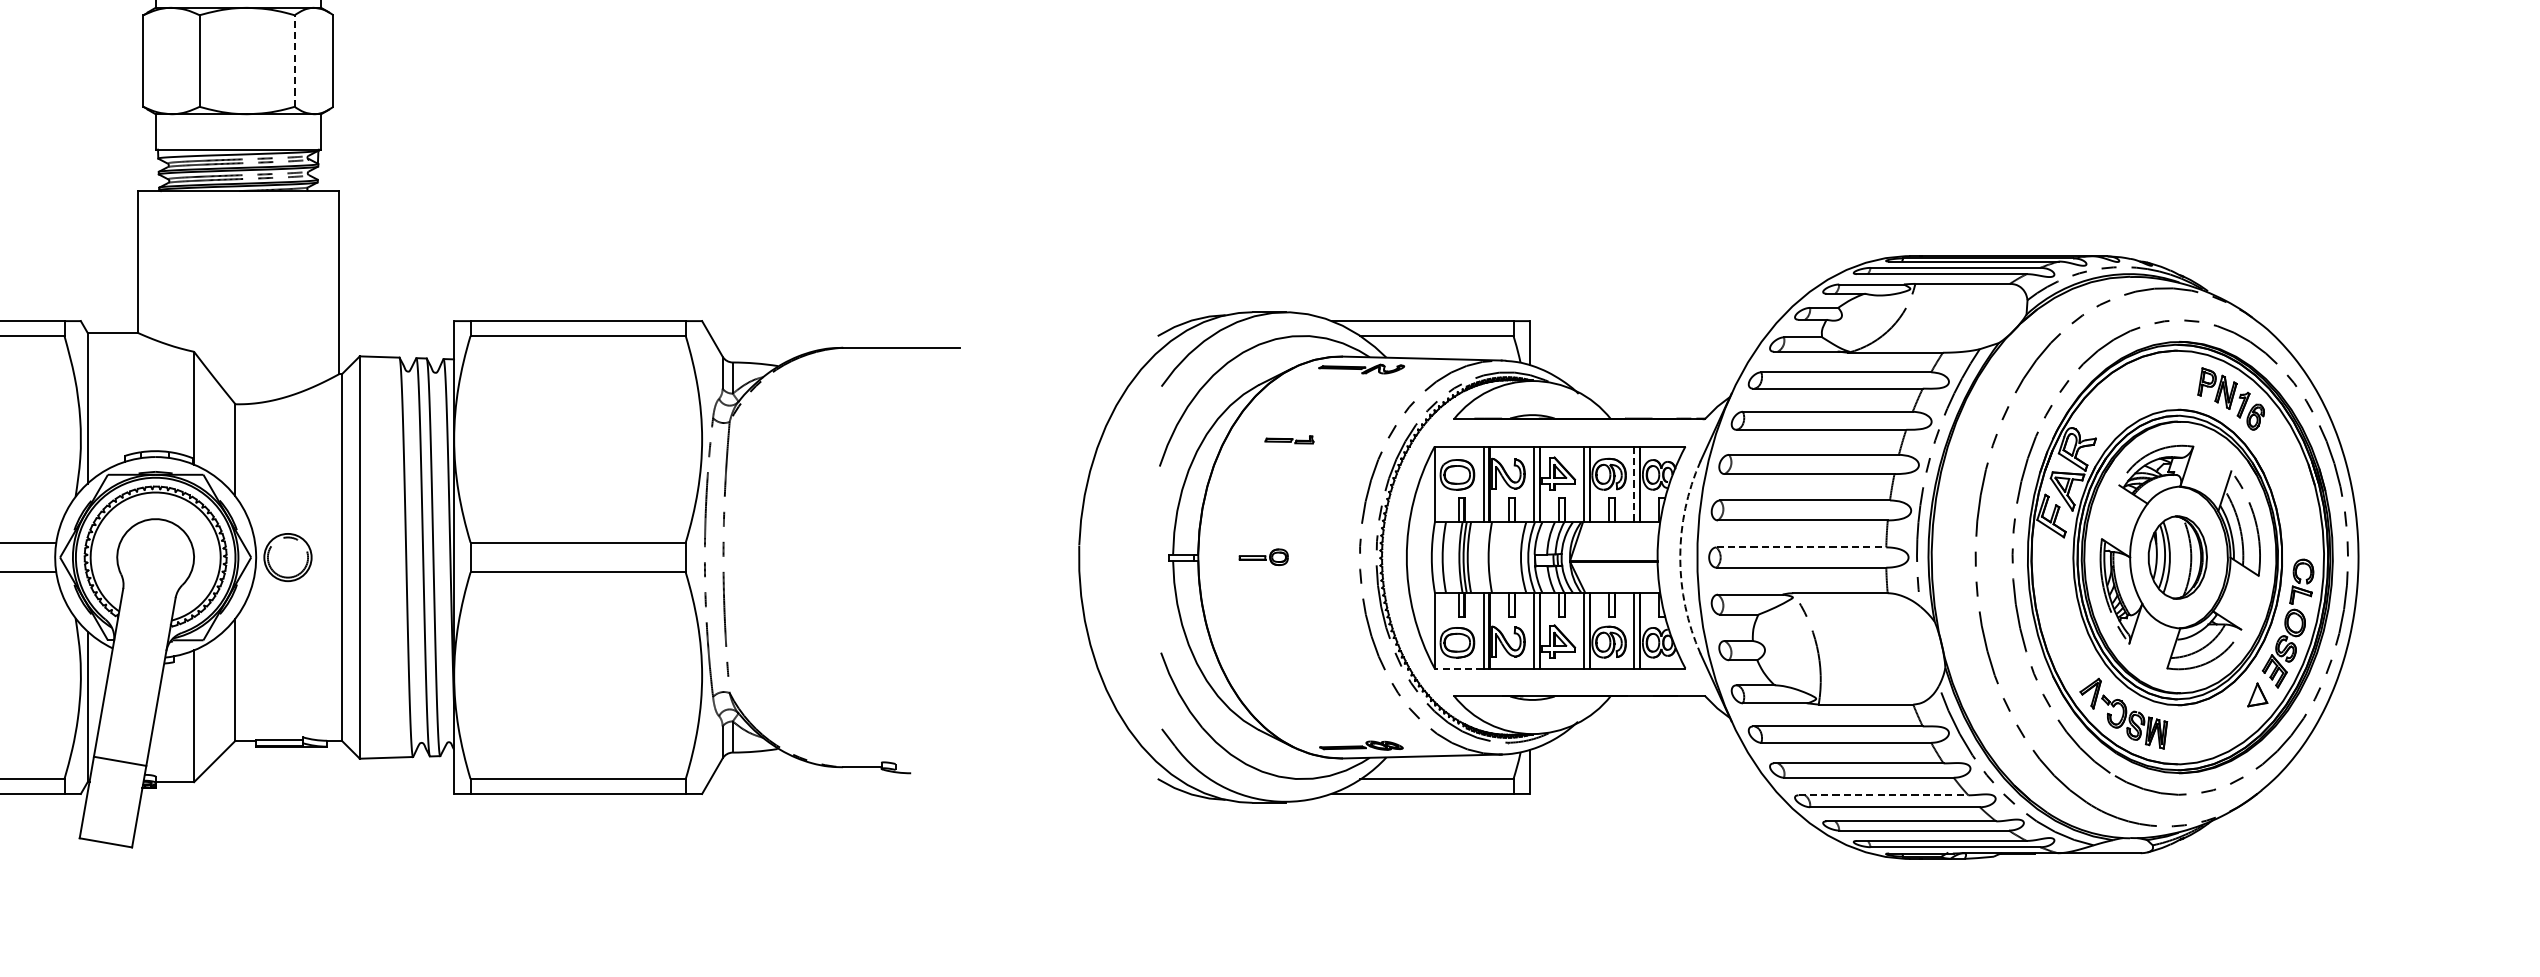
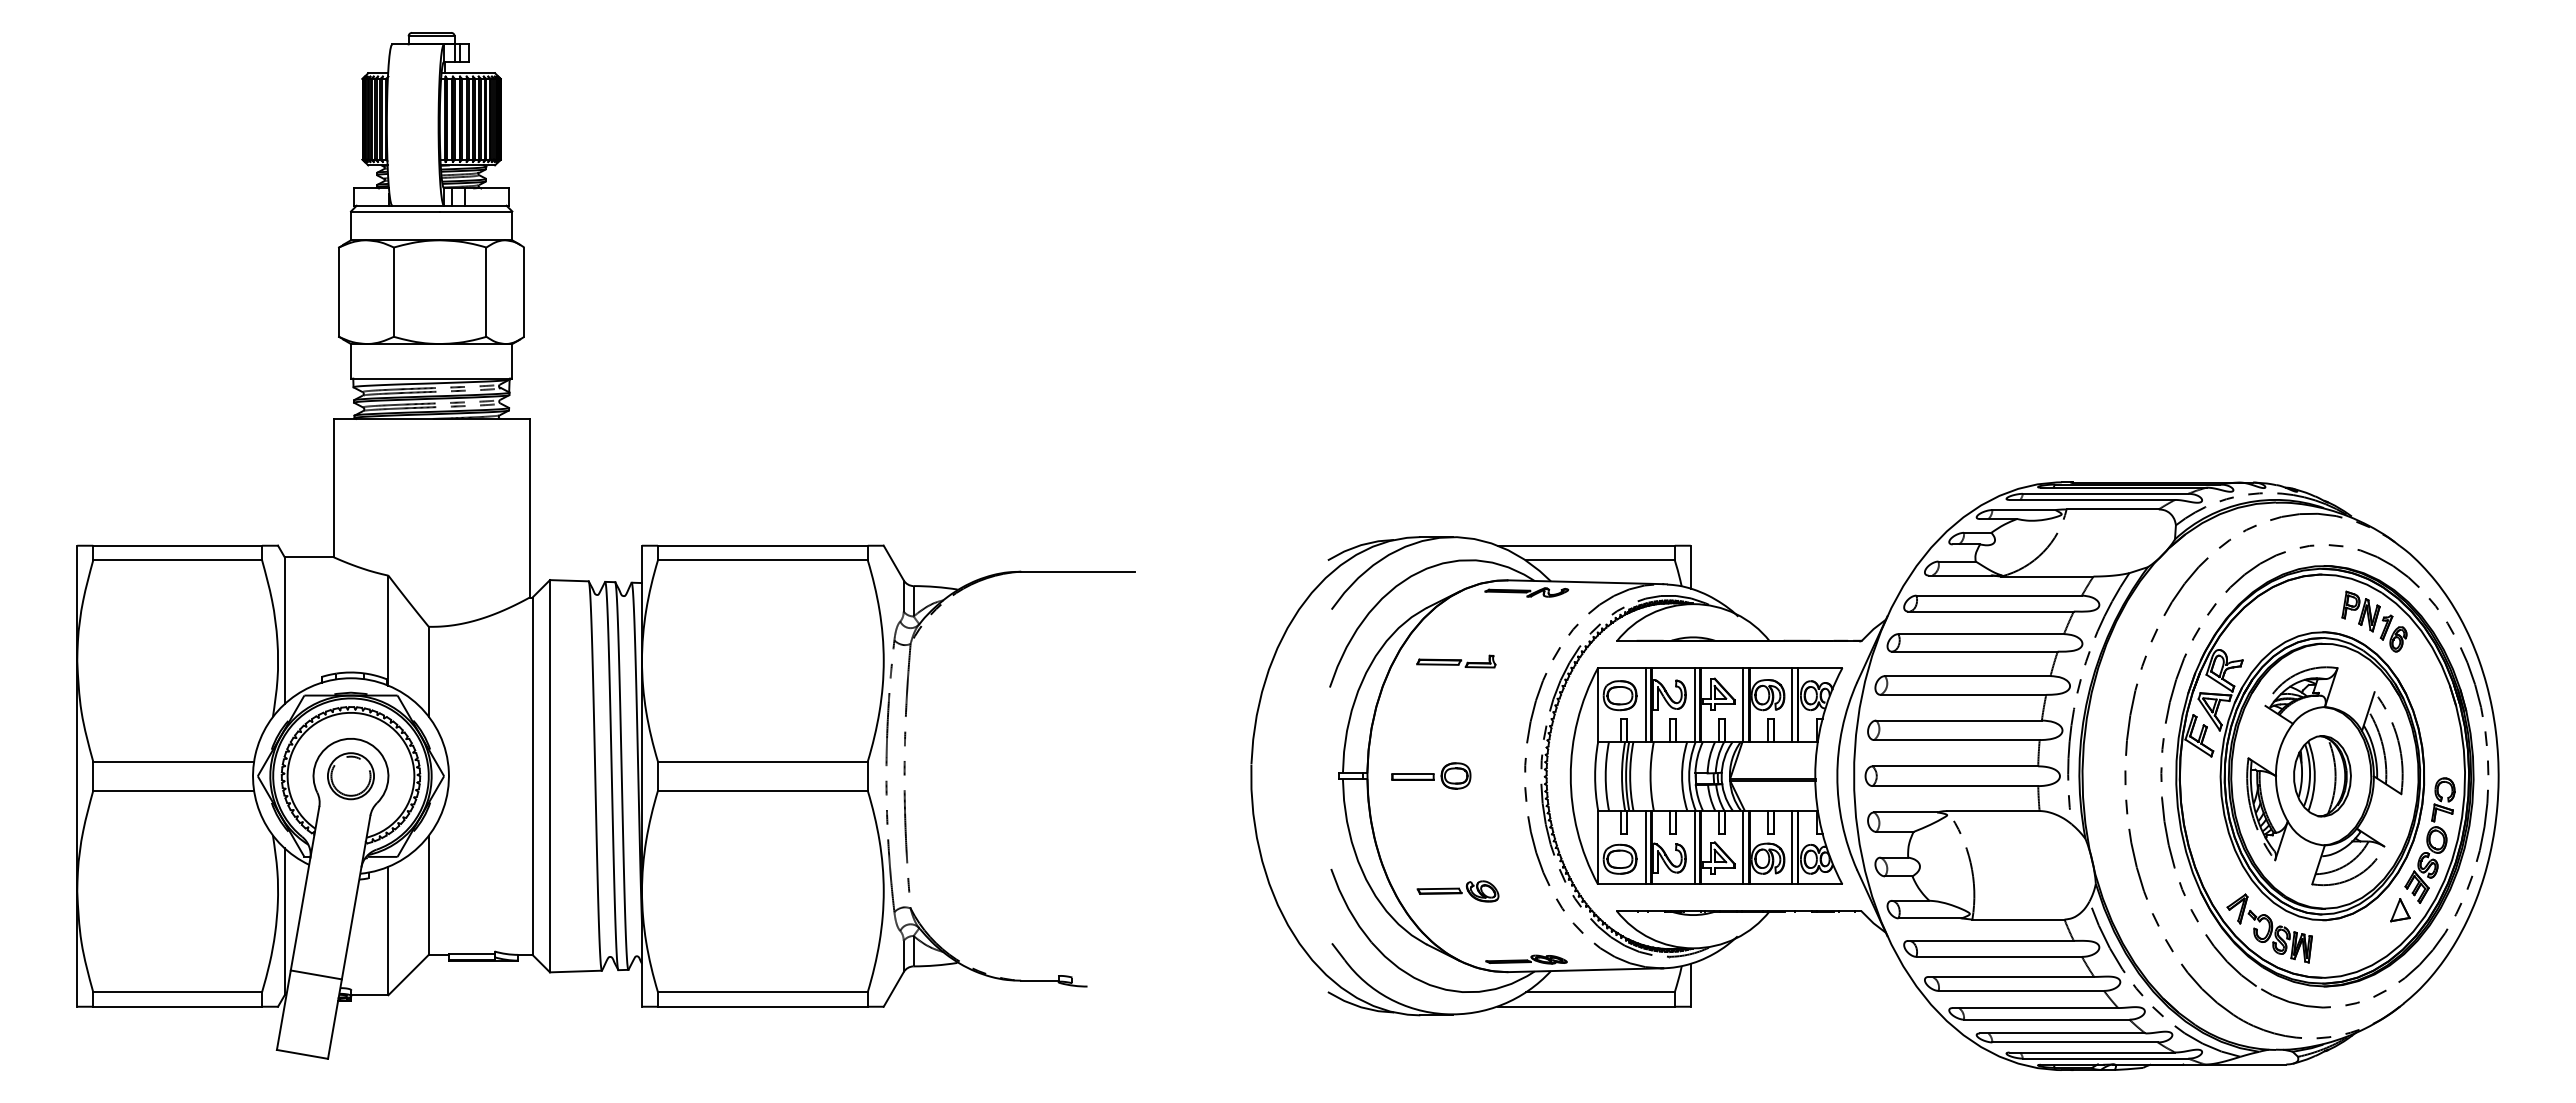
line: (294, 61) -> (486, 292), dashed -> solid
part: (1289, 439) -> (1456, 661), size x1.67
line: (1634, 483) -> (1792, 704), dashed -> solid
line: (1801, 547) -> (1955, 766), dashed -> solid
part: (1263, 556) -> (1431, 775), size x1.67
part: (287, 557) -> (350, 776), moved
arc: (1680, 557) -> (1837, 776), dashed -> solid
line: (1458, 668) -> (1621, 884), dashed -> solid
part: (1290, 675) -> (1457, 891), added
line: (1883, 795) -> (2035, 1008), dashed -> solid

